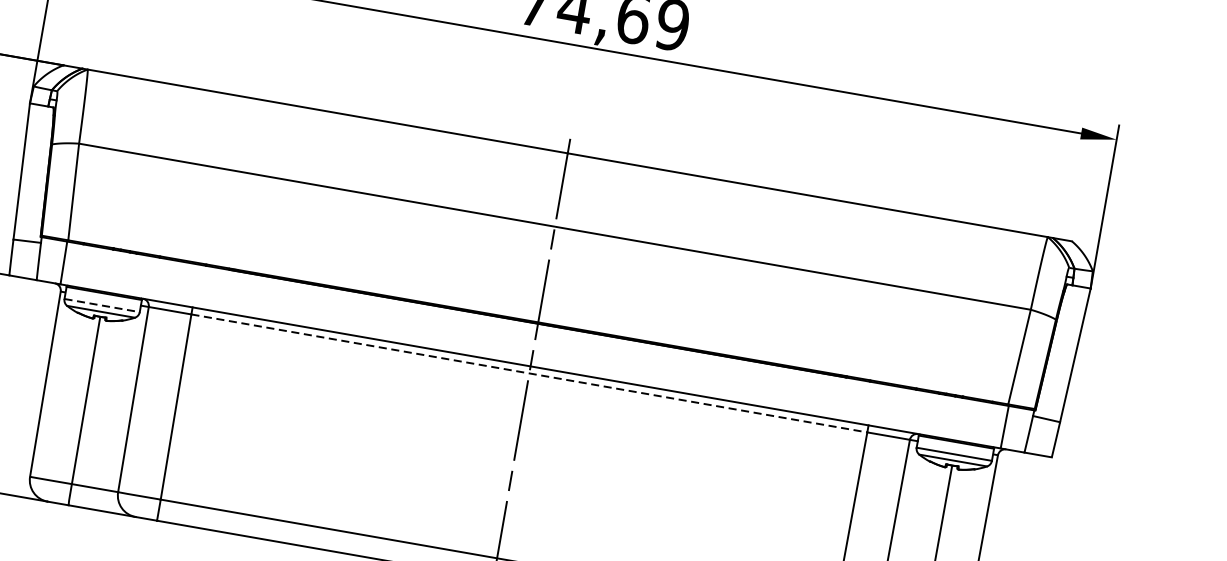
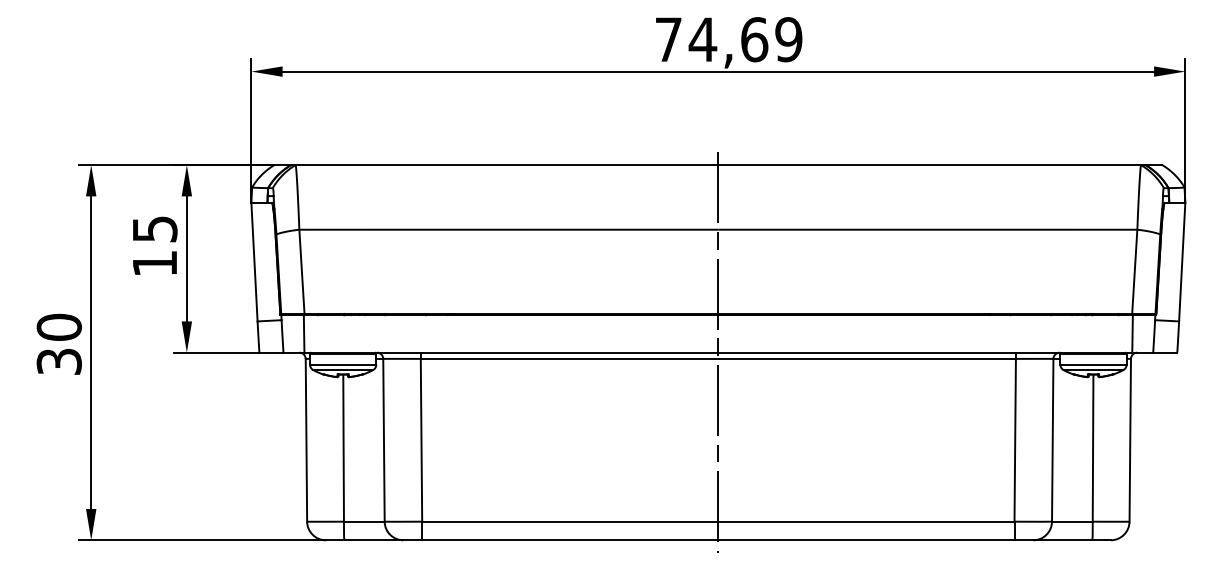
line: (102, 305) -> (343, 364), dashed -> solid
line: (529, 373) -> (718, 358), dashed -> solid

